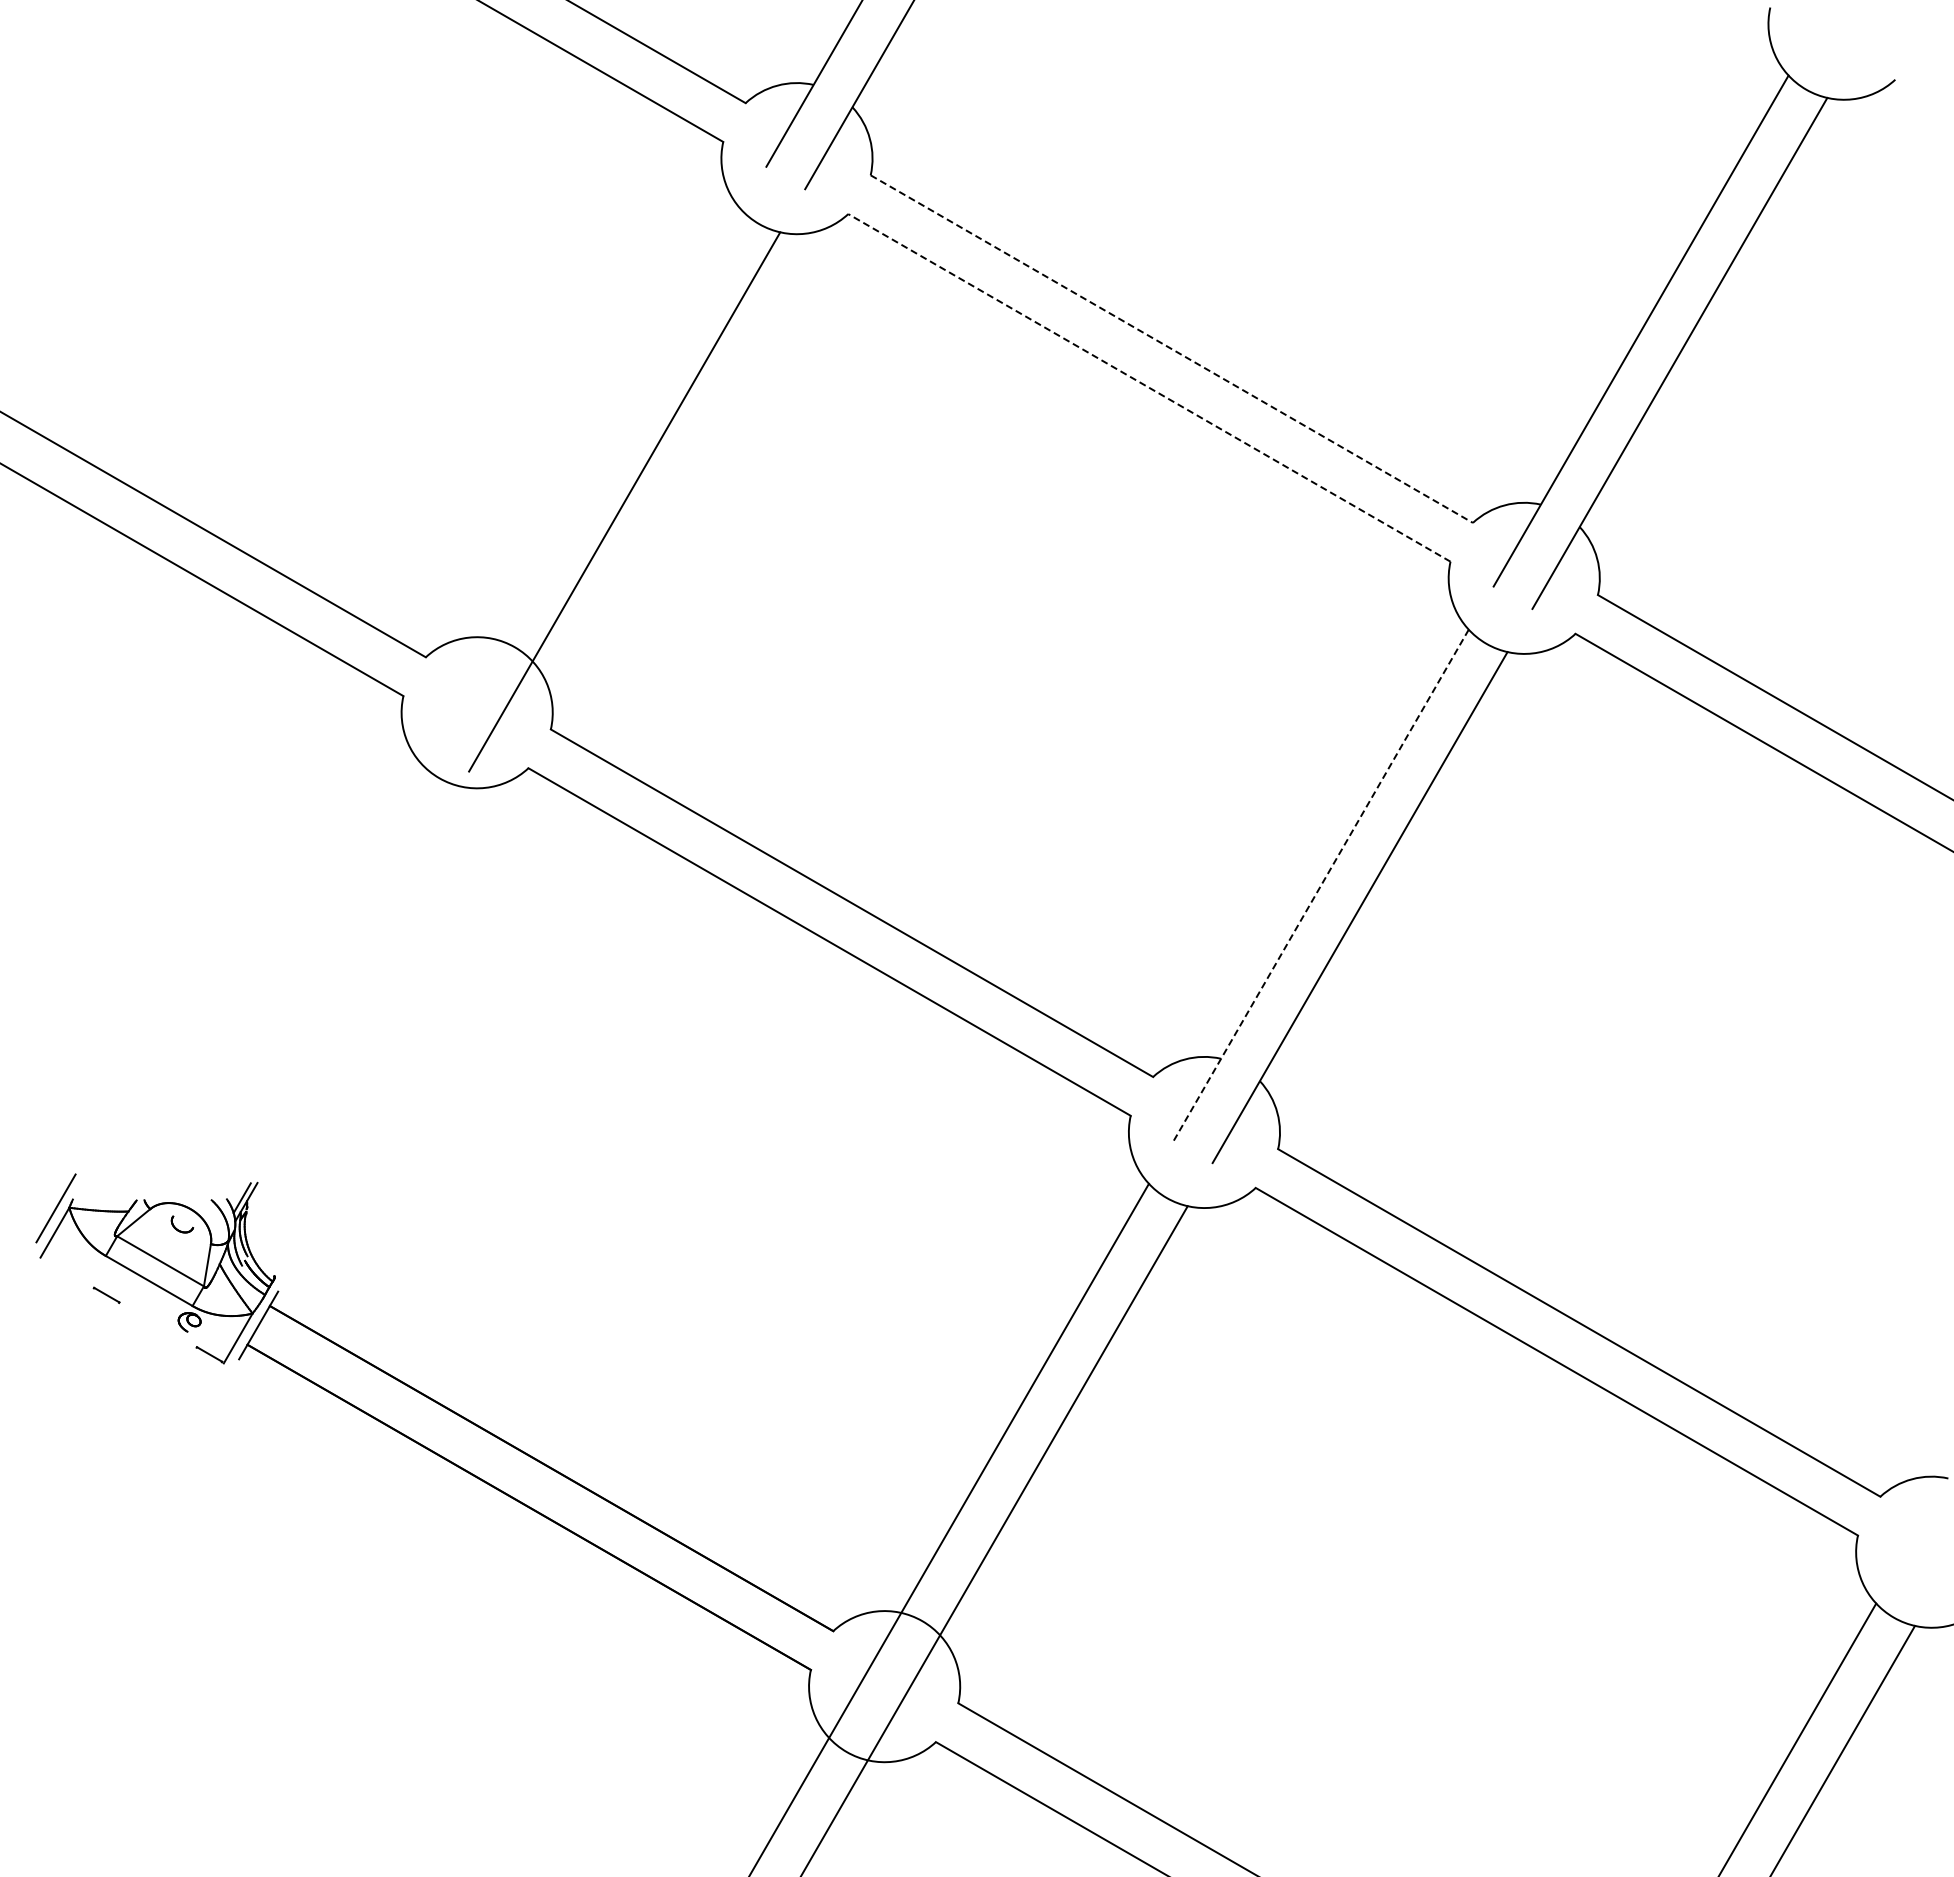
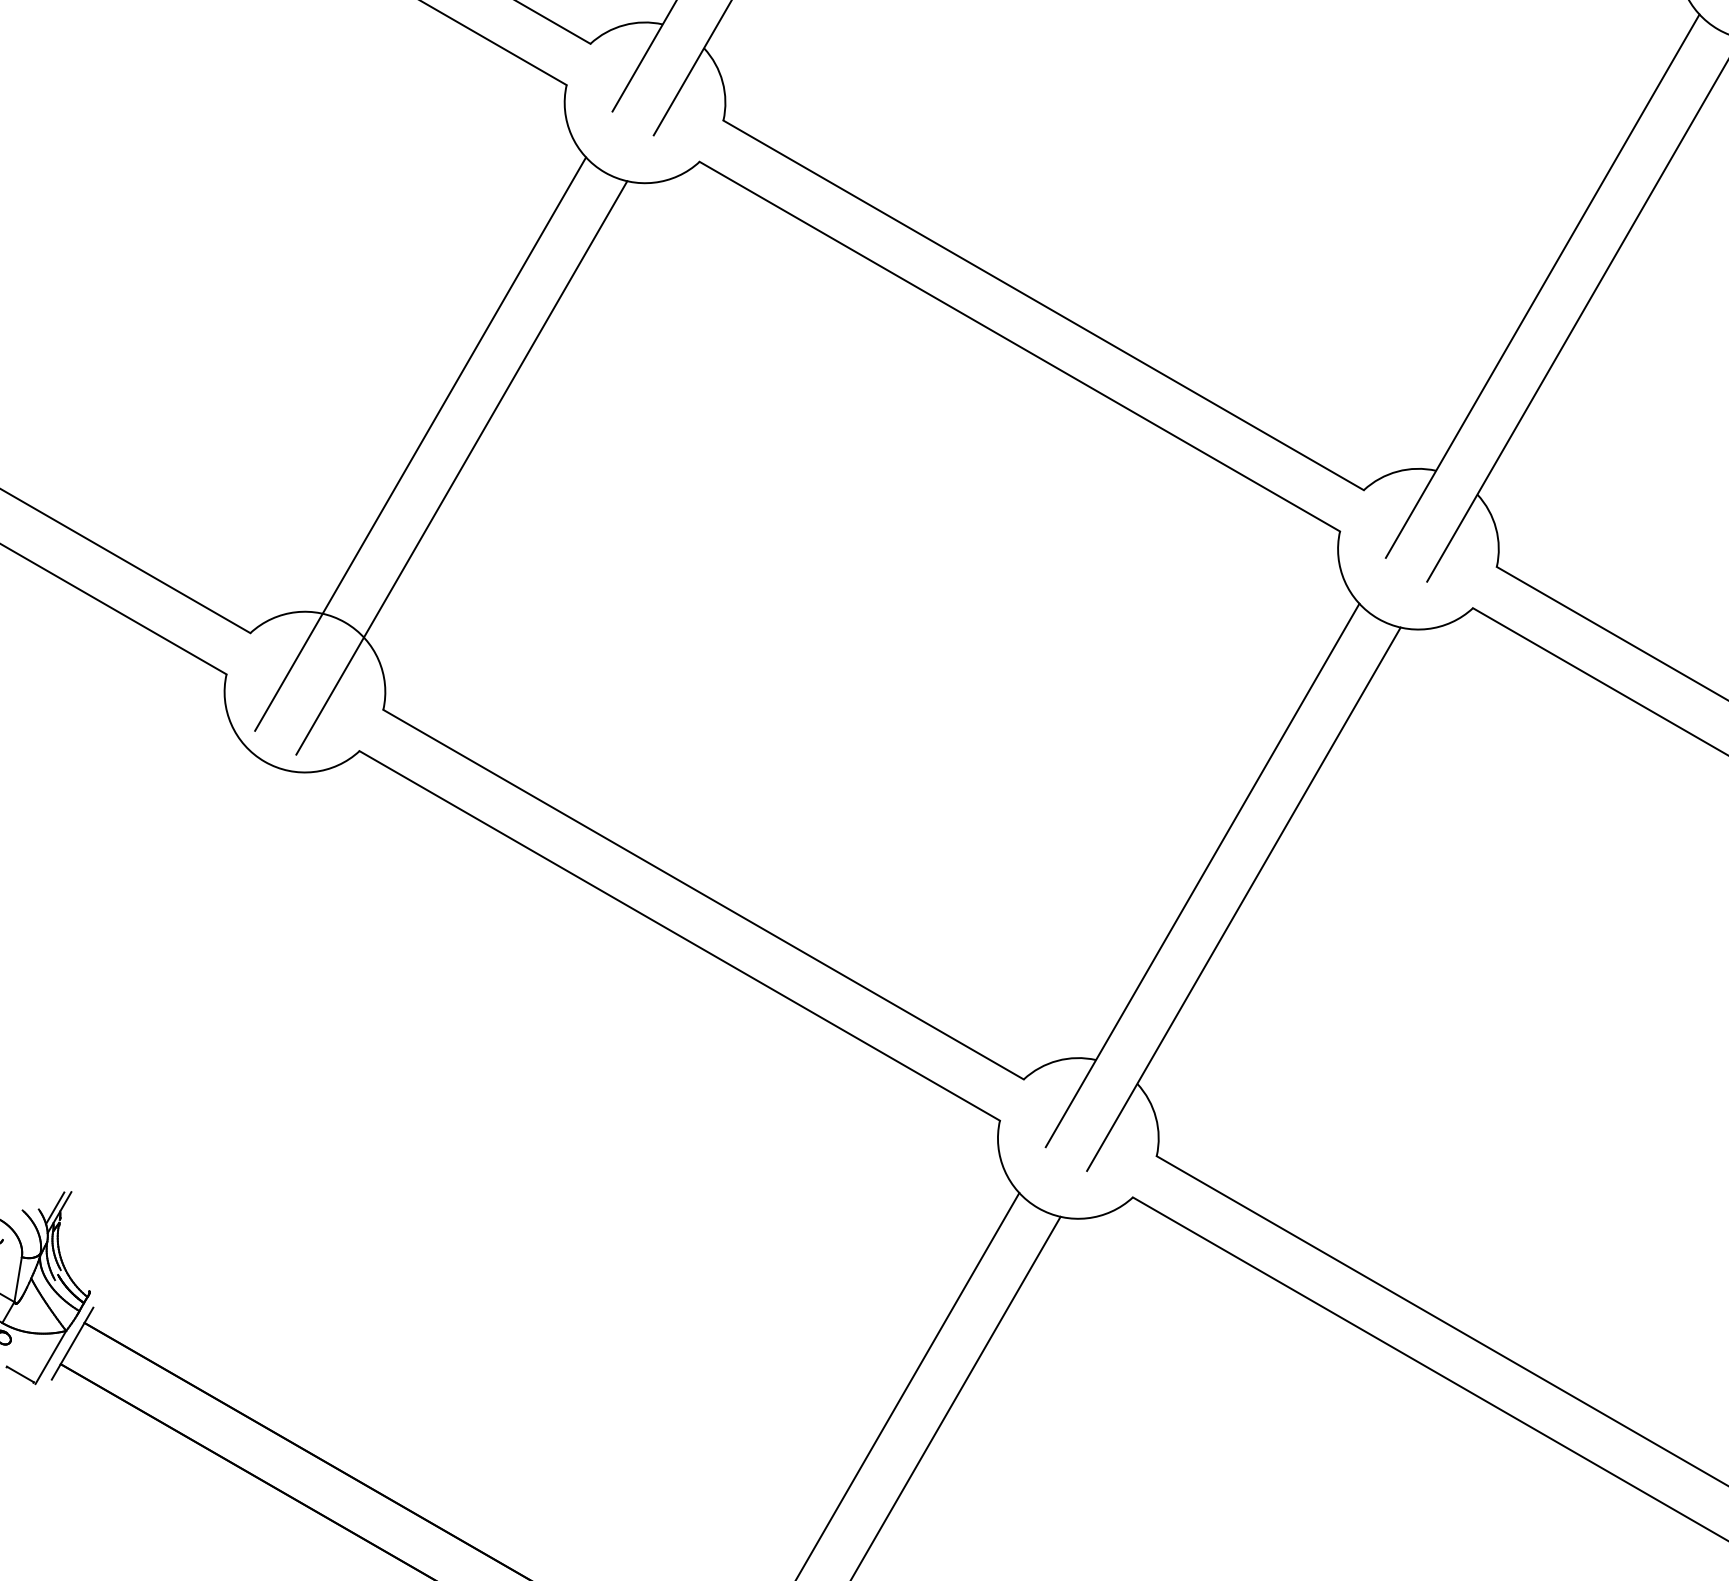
line: (1171, 349) -> (1043, 305), dashed -> solid
line: (1149, 387) -> (1019, 346), dashed -> solid
line: (585, 479) -> (420, 444), added
line: (1321, 885) -> (1202, 875), dashed -> solid

